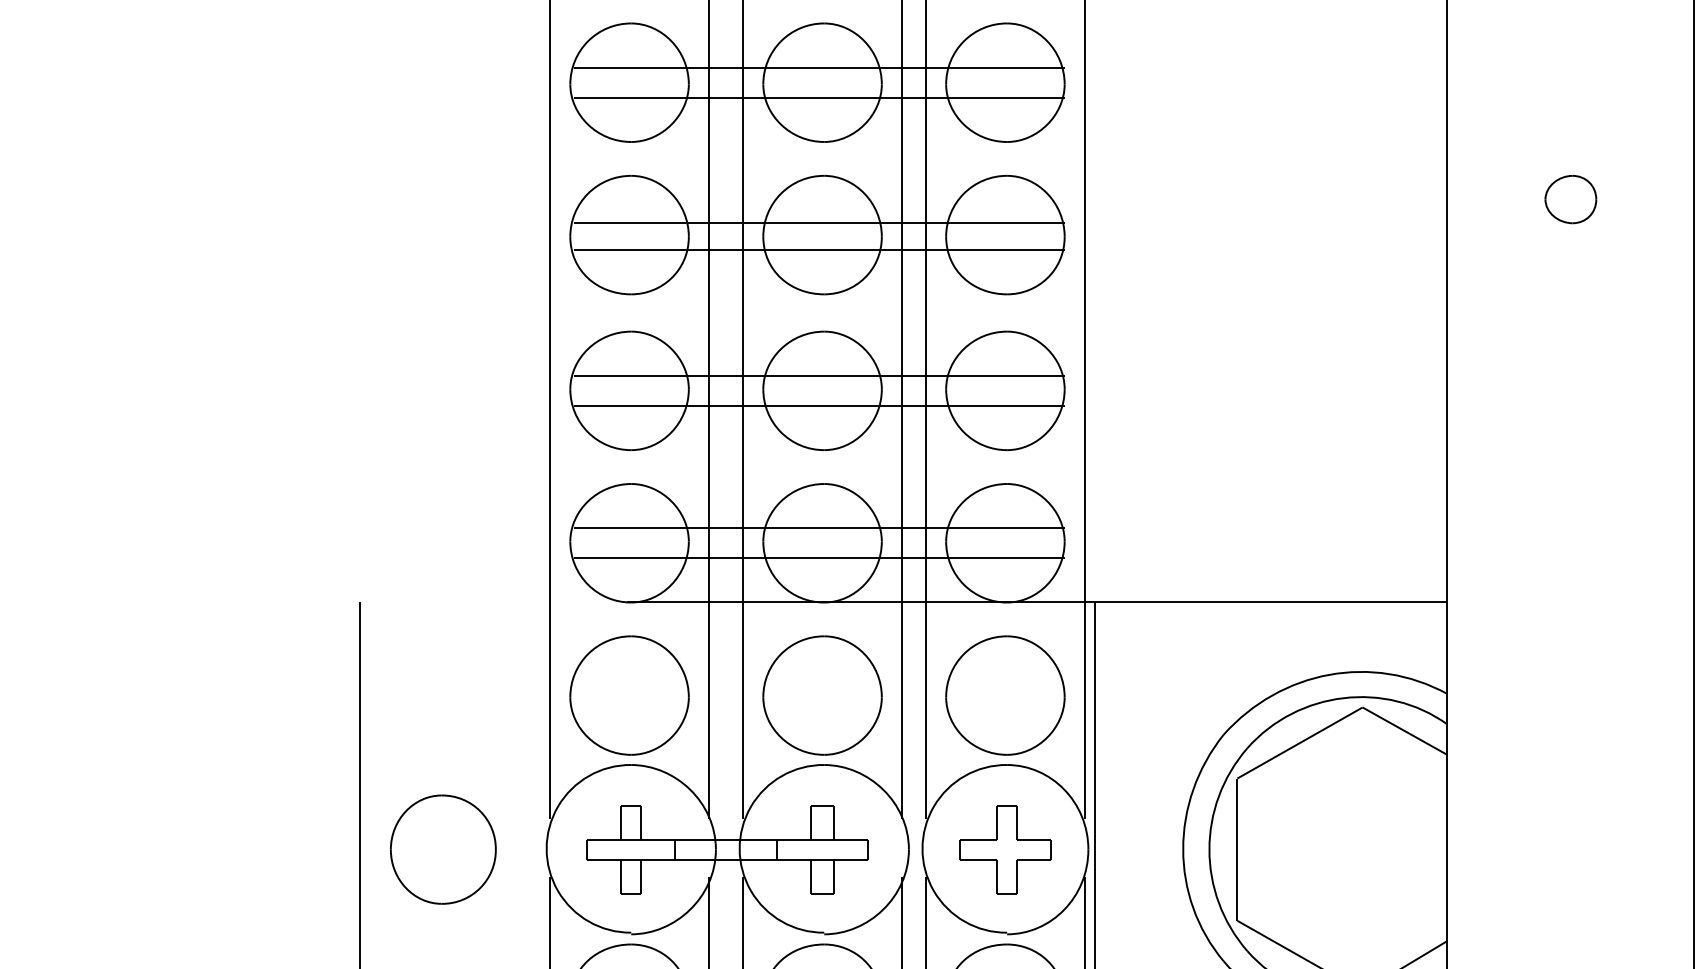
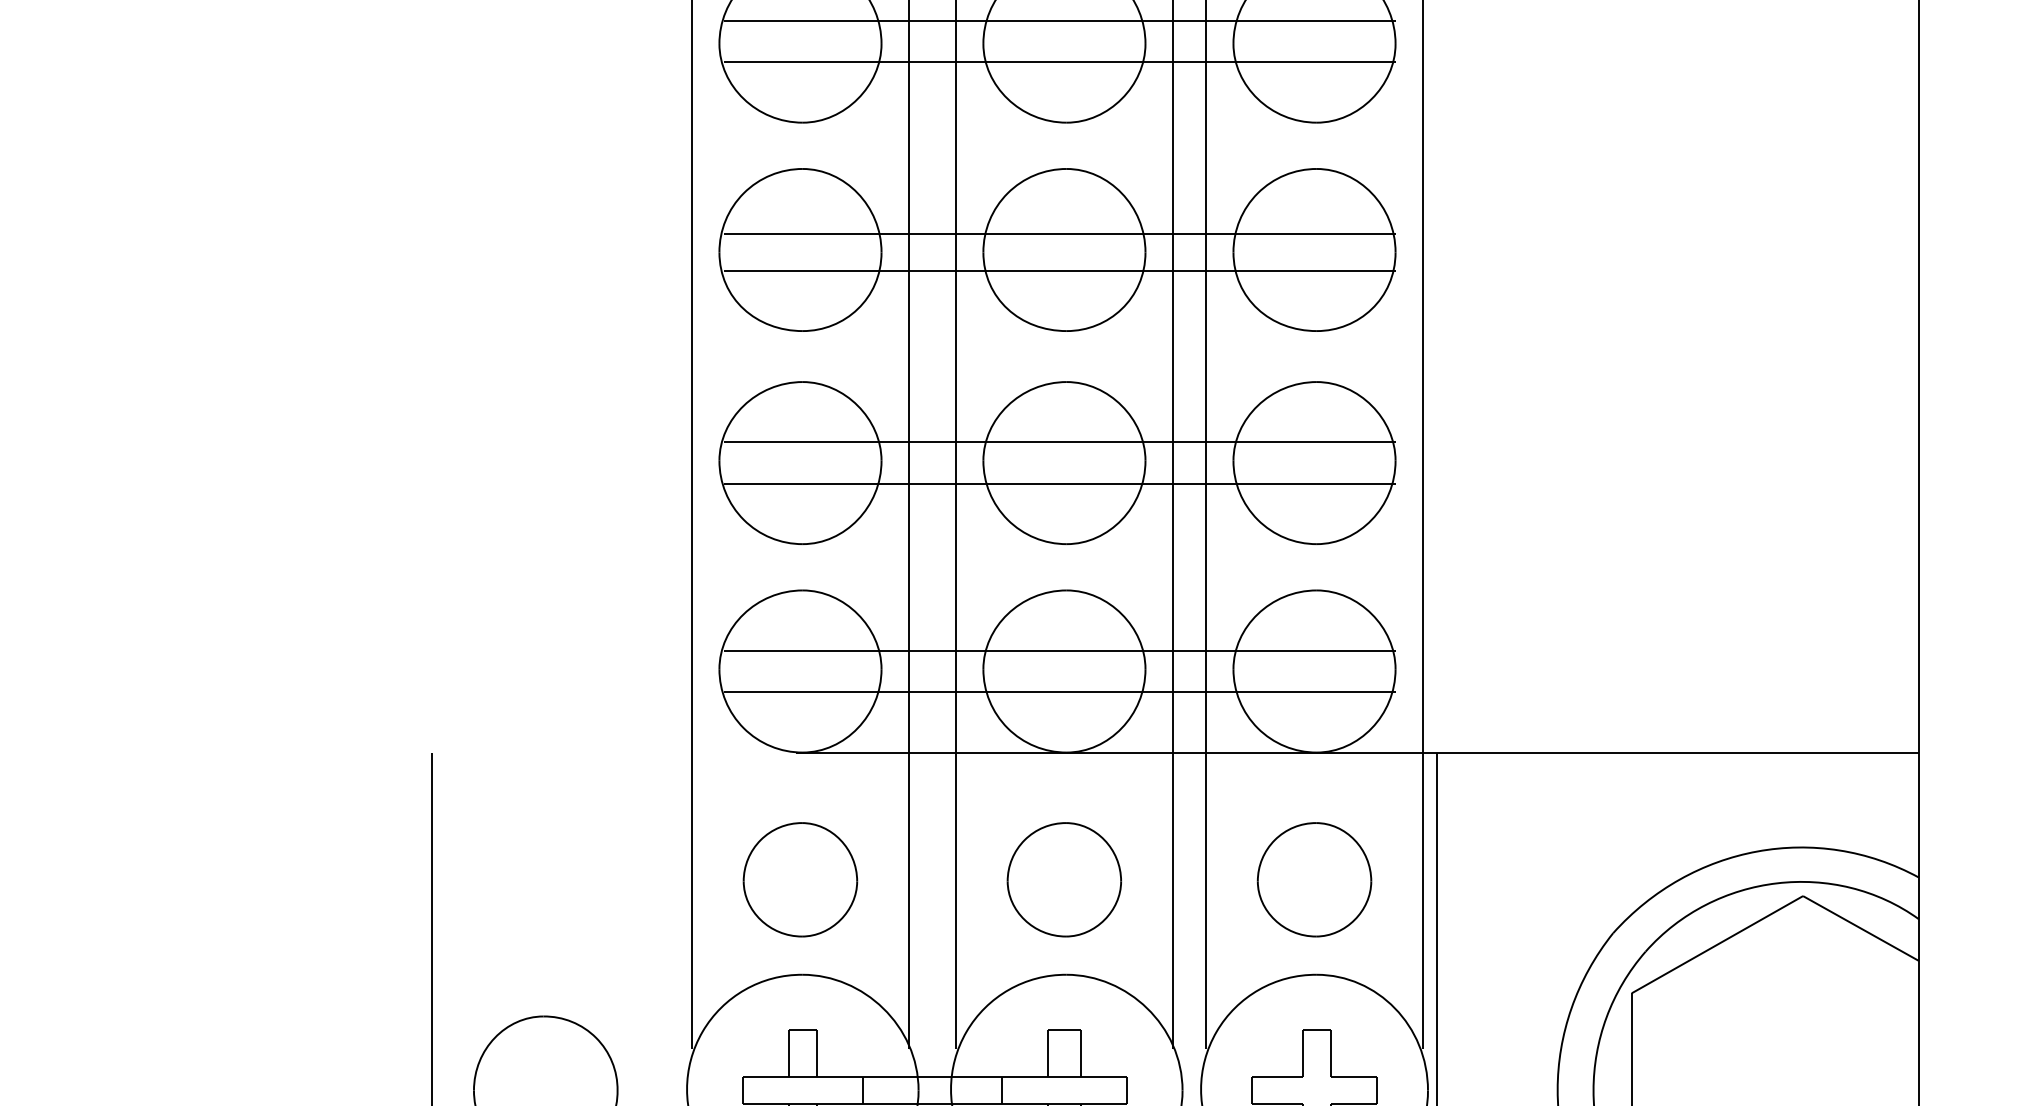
part: (629, 695) -> (800, 879), size x0.7
part: (822, 695) -> (1064, 879), size x0.7
part: (1005, 695) -> (1314, 879), size x0.7

